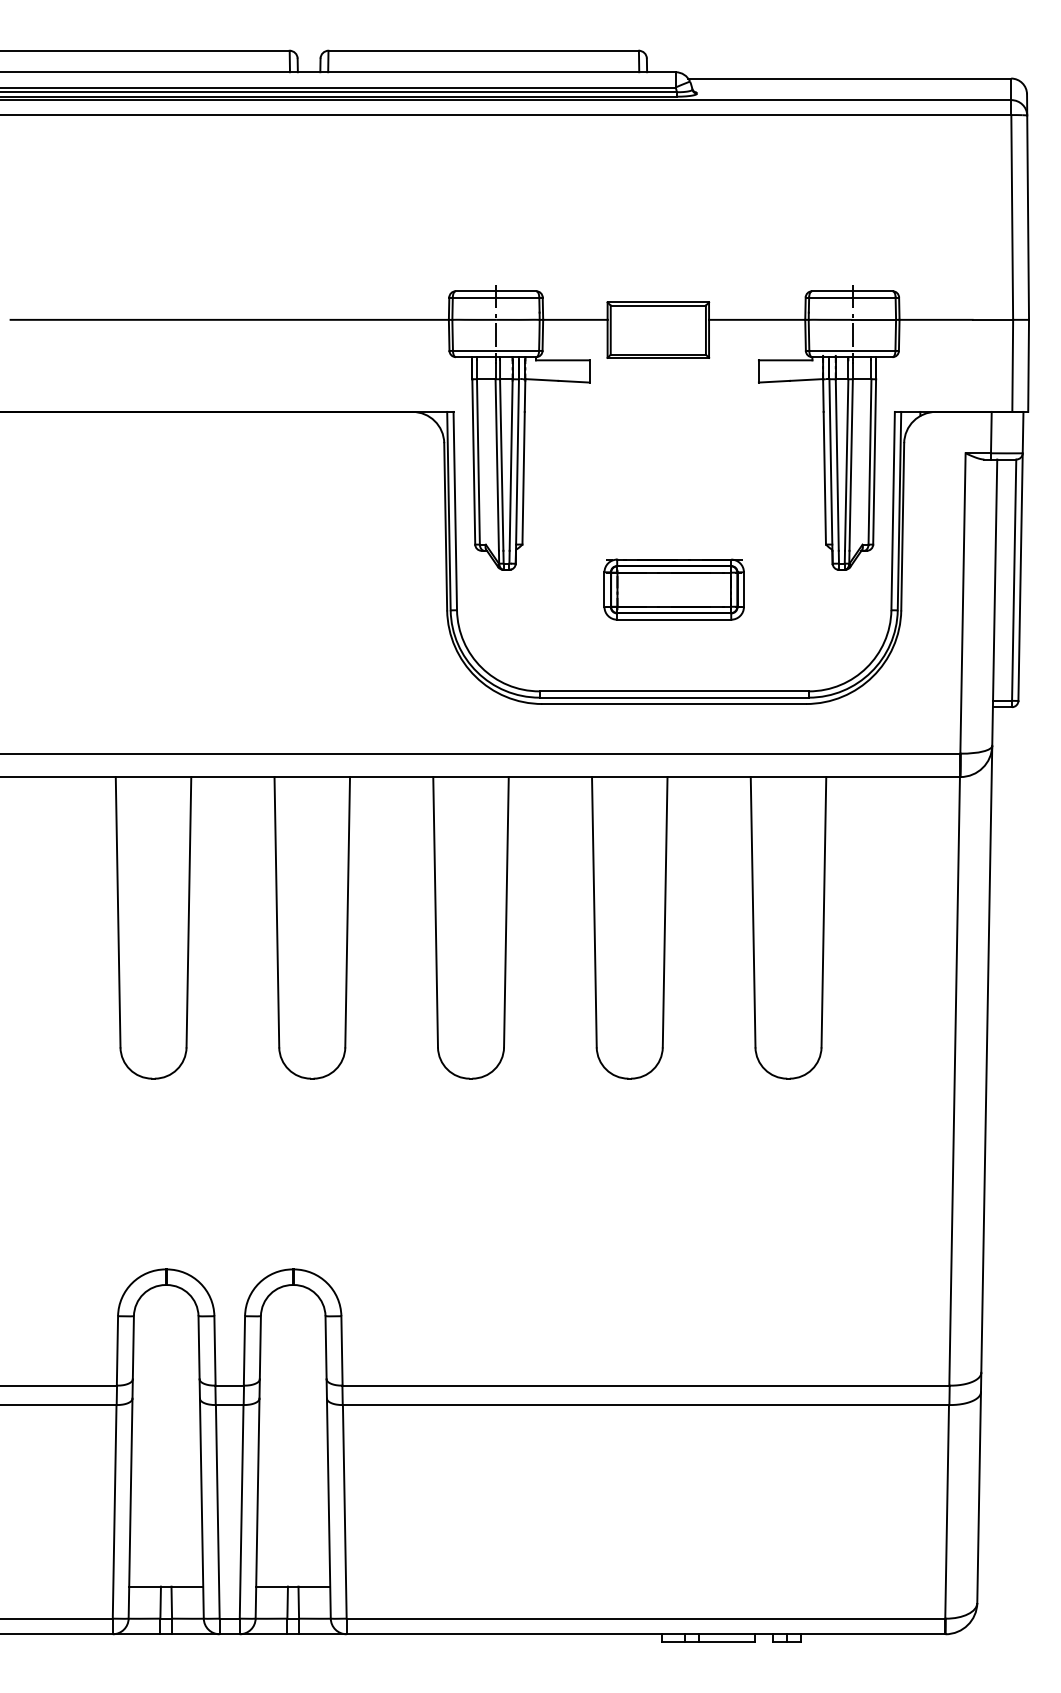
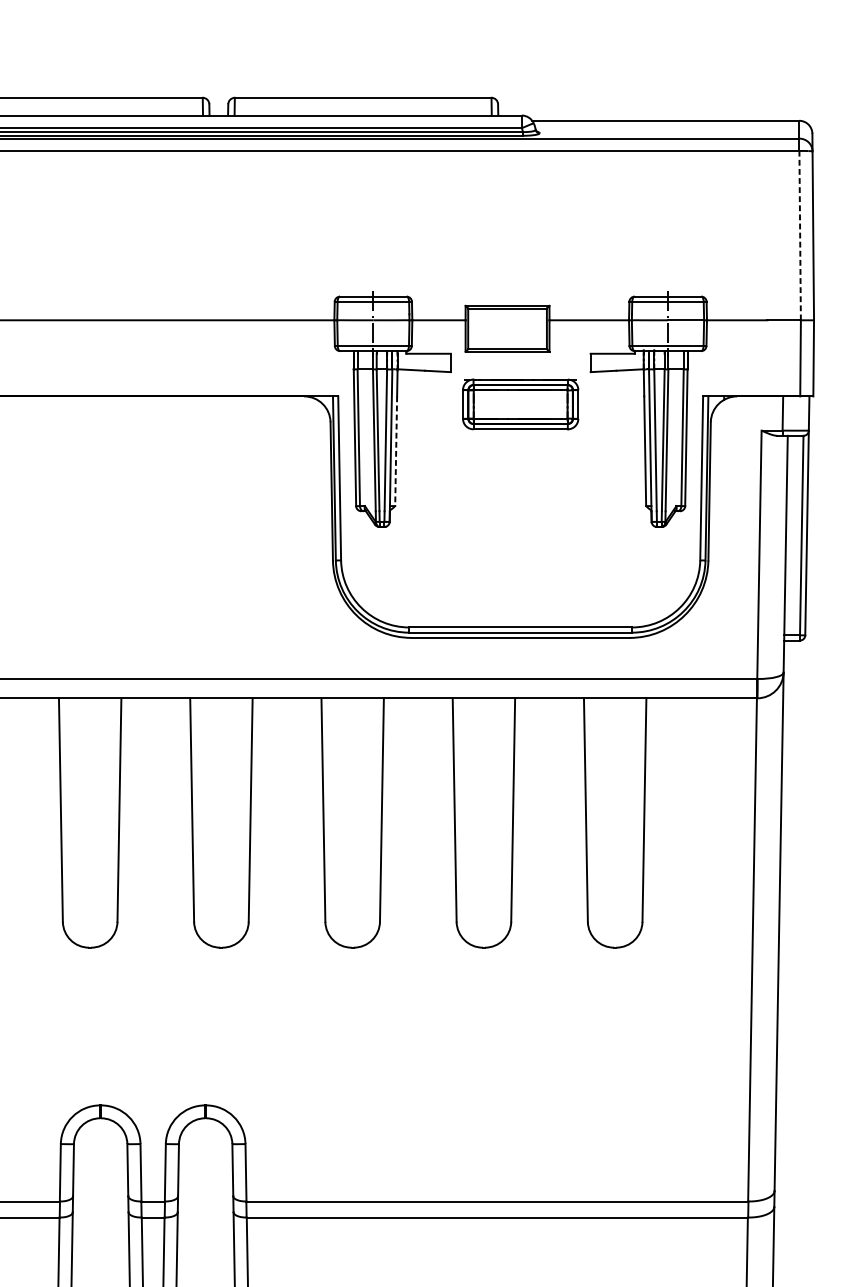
line: (1012, 216) -> (800, 234), solid -> dashed
line: (523, 478) -> (396, 451), solid -> dashed
part: (673, 589) -> (520, 404), moved

